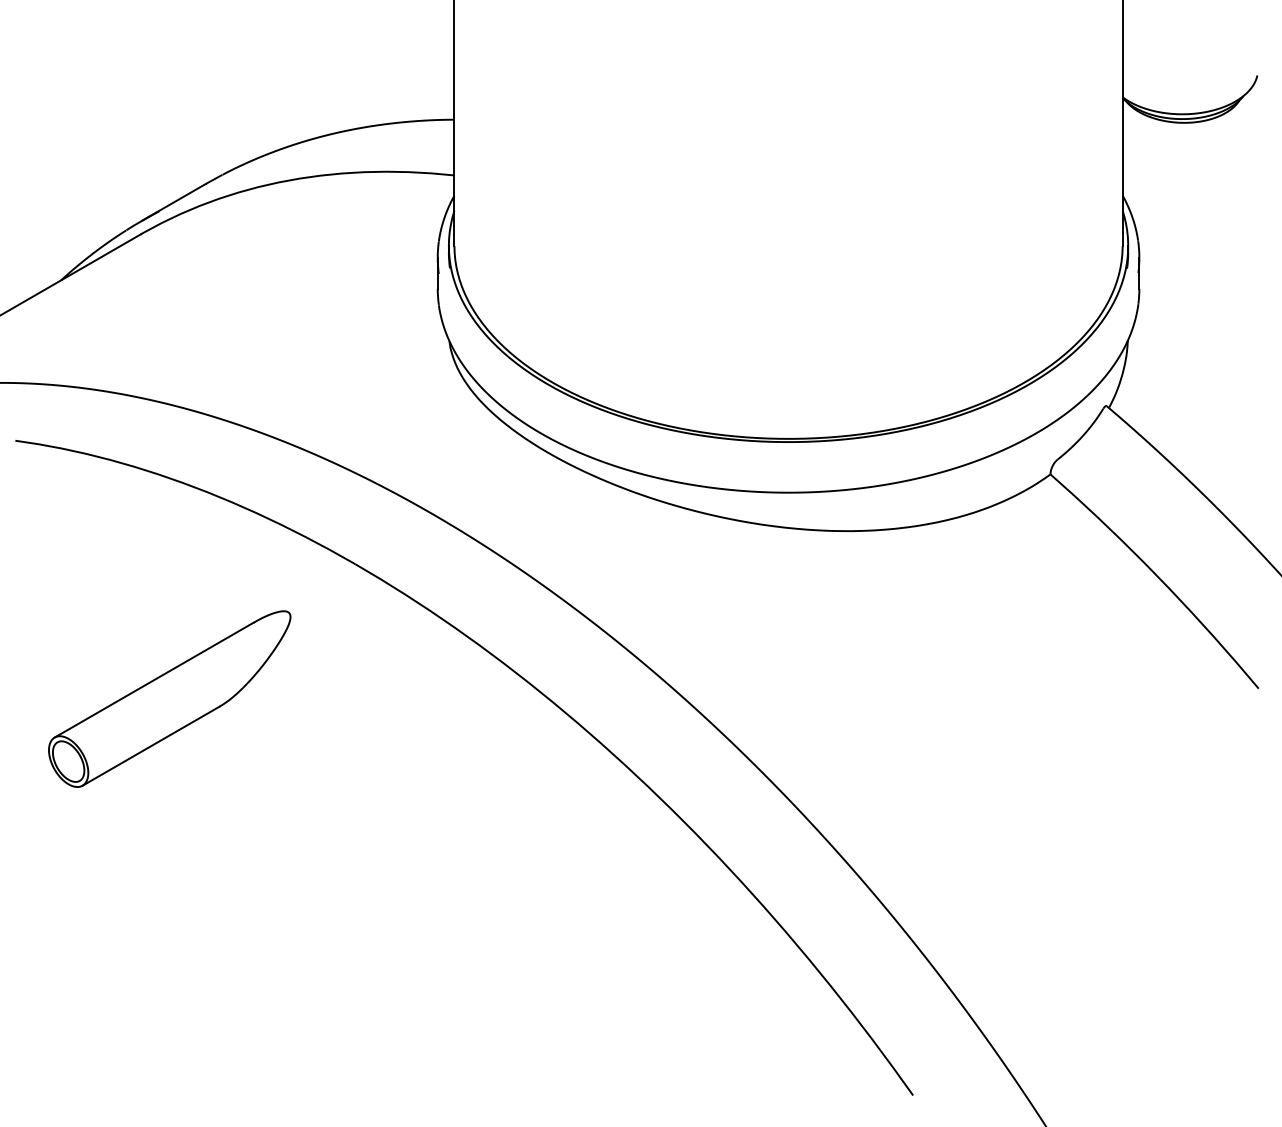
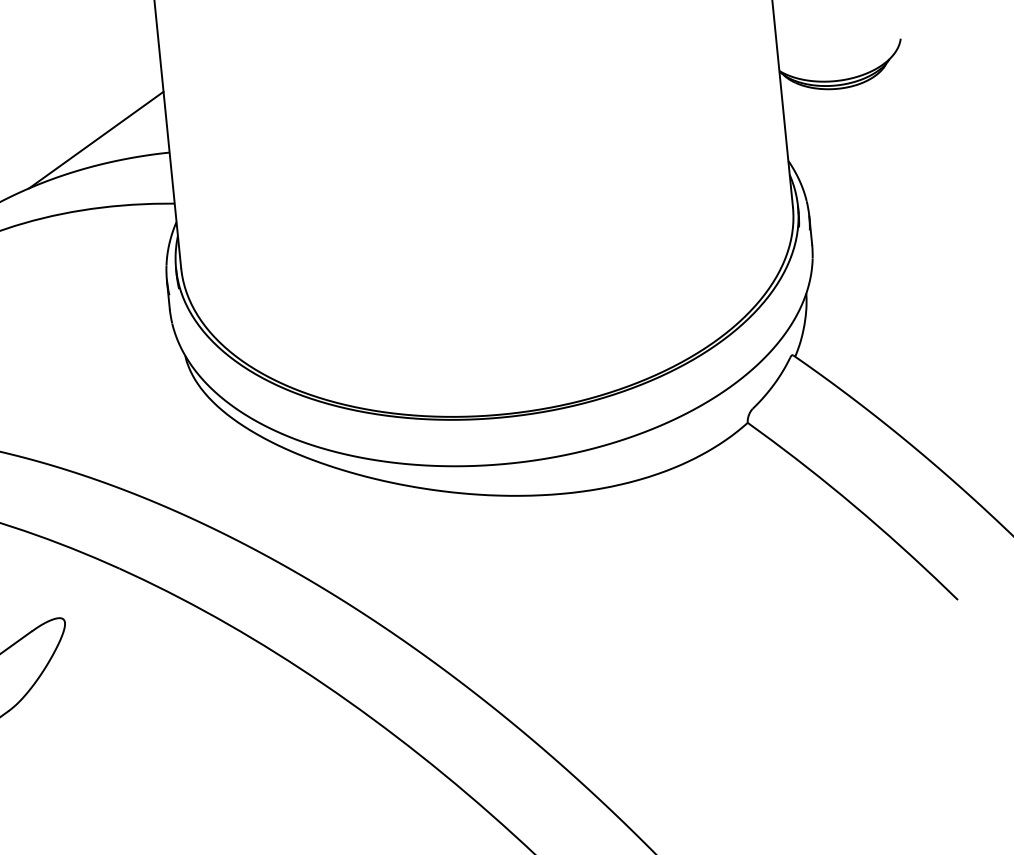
line: (376, 98) -> (96, 140), added

